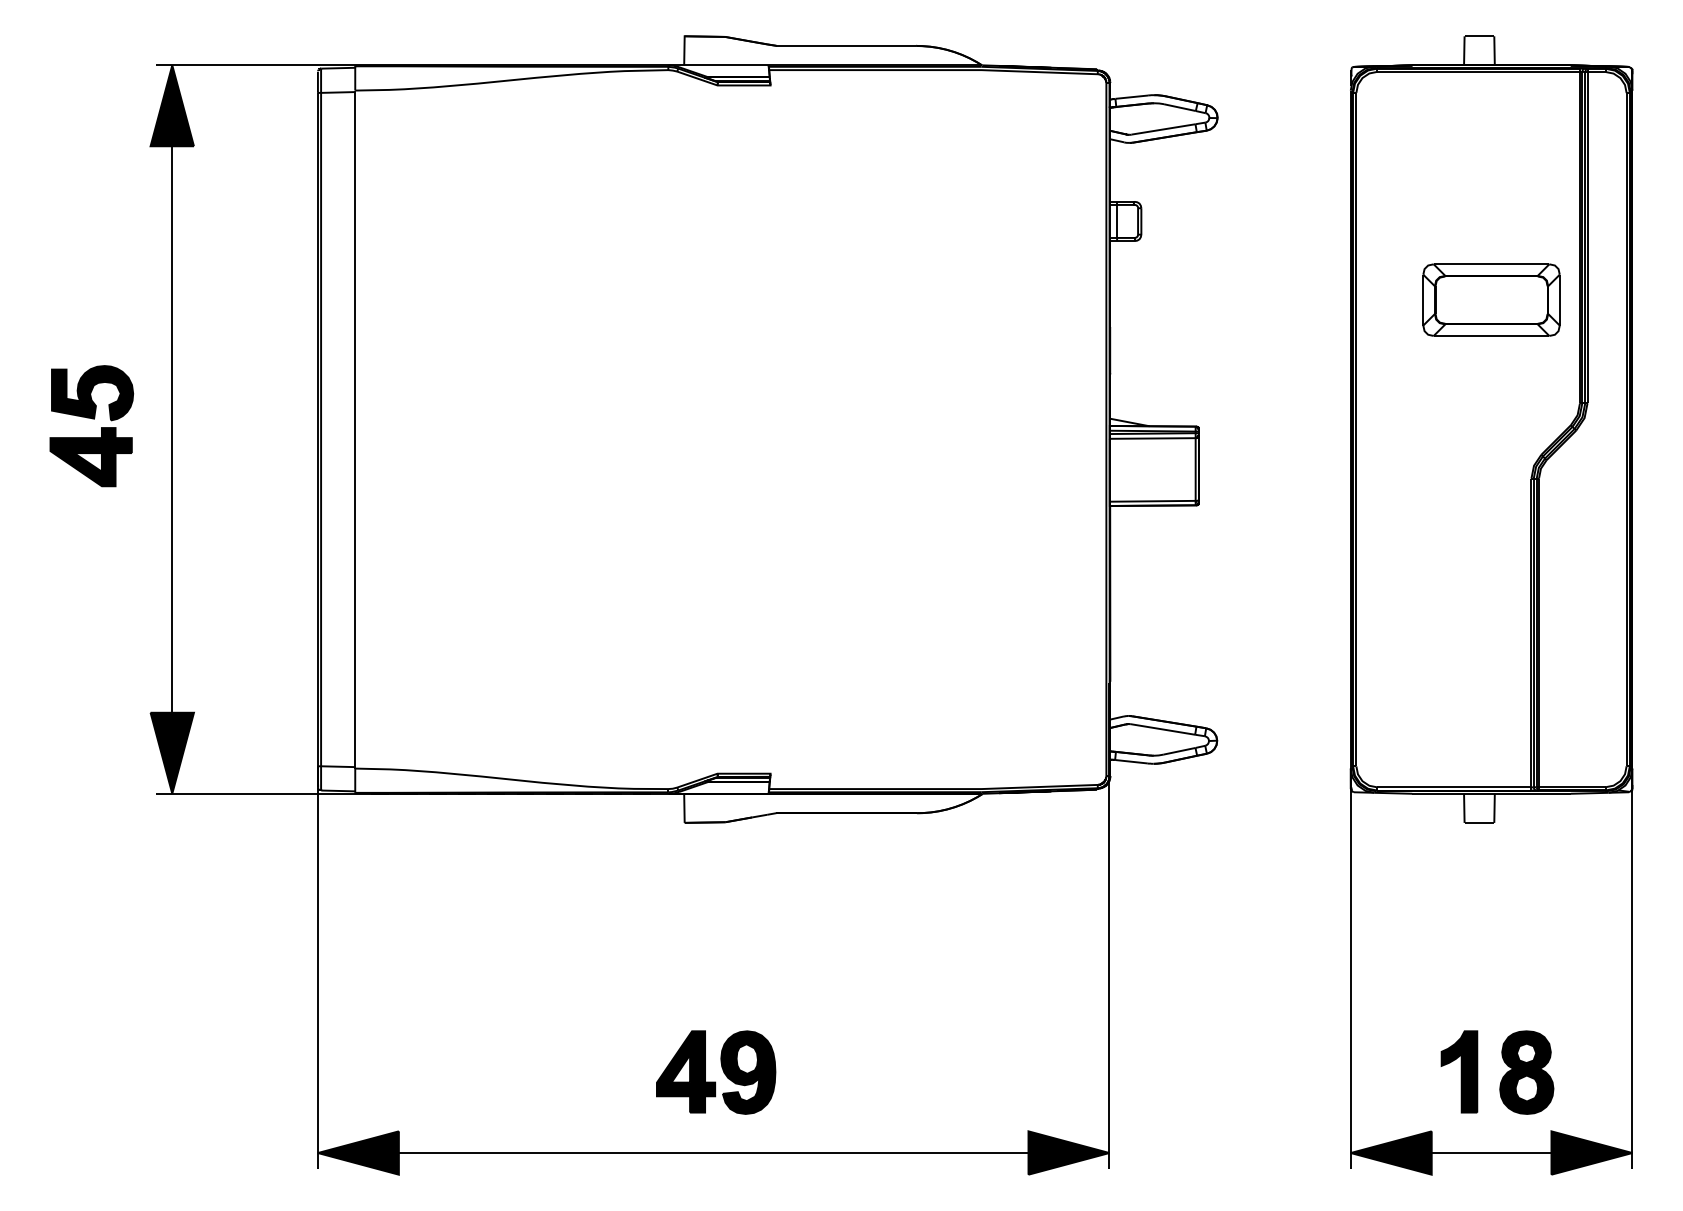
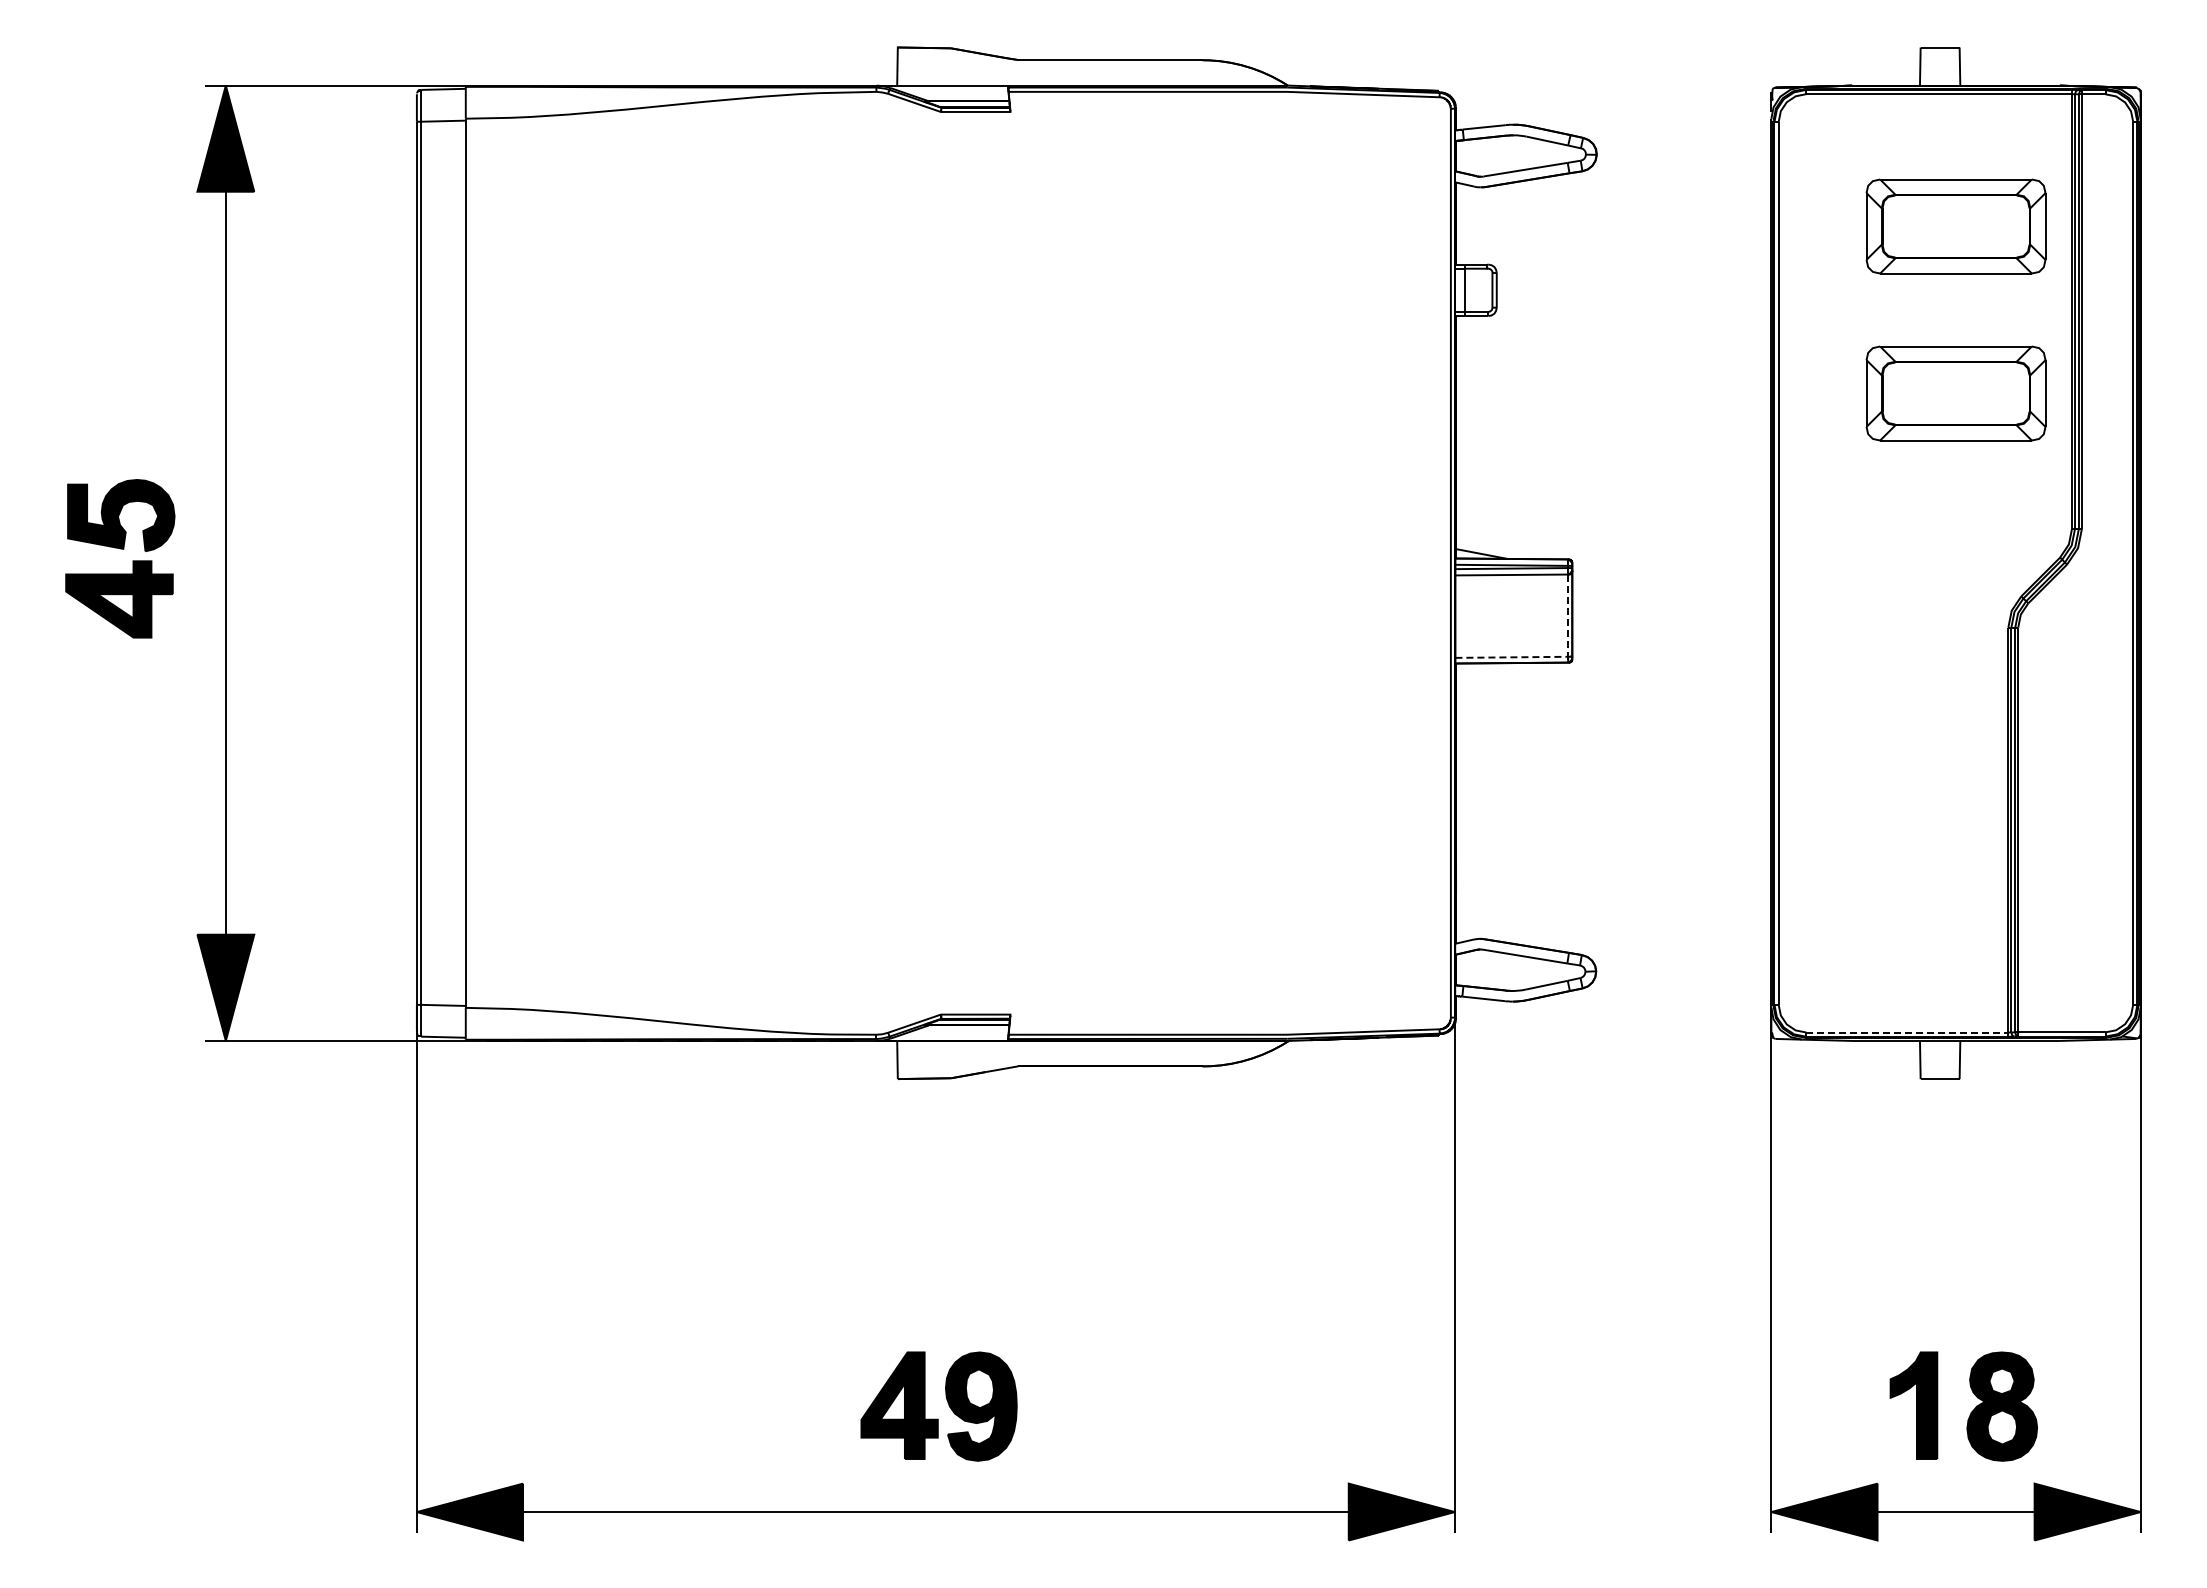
part: (1491, 172) -> (1955, 226), added
line: (1185, 500) -> (1554, 656), solid -> dashed
line: (1454, 787) -> (1907, 1032), solid -> dashed

